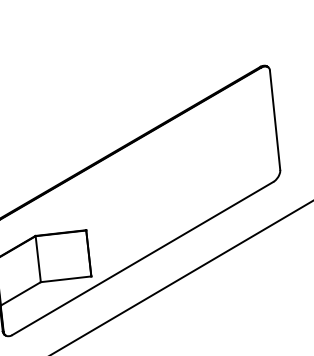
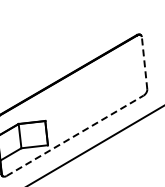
line: (274, 119) -> (144, 62), solid -> dashed
line: (143, 257) -> (75, 135), solid -> dashed

